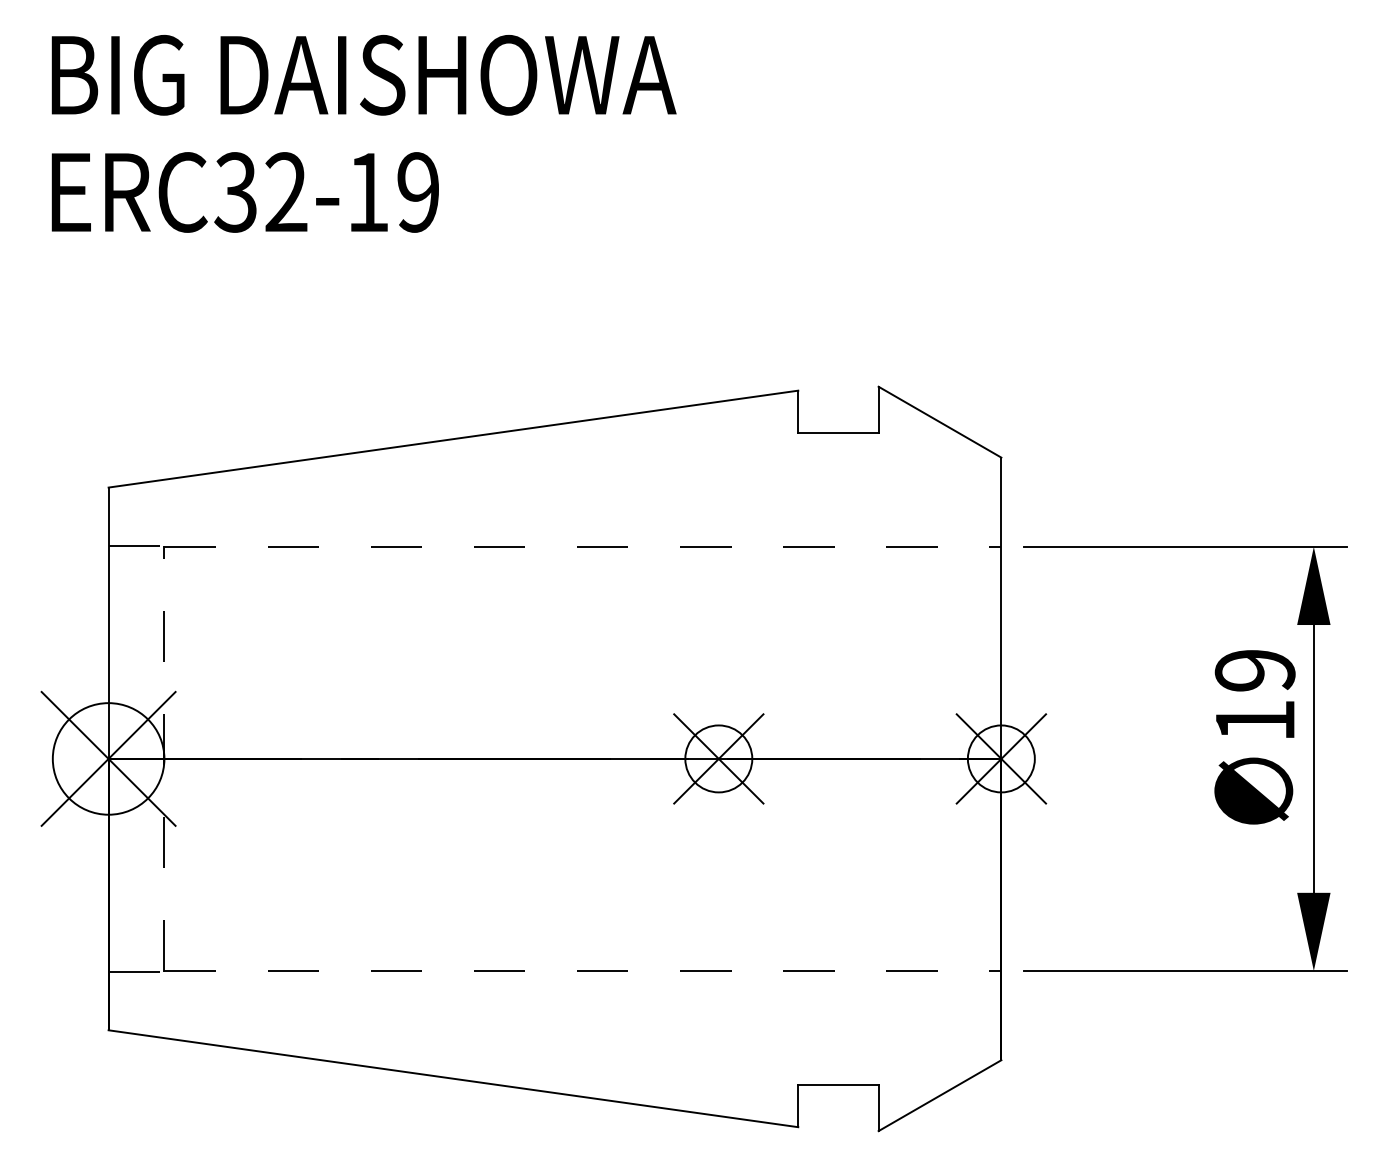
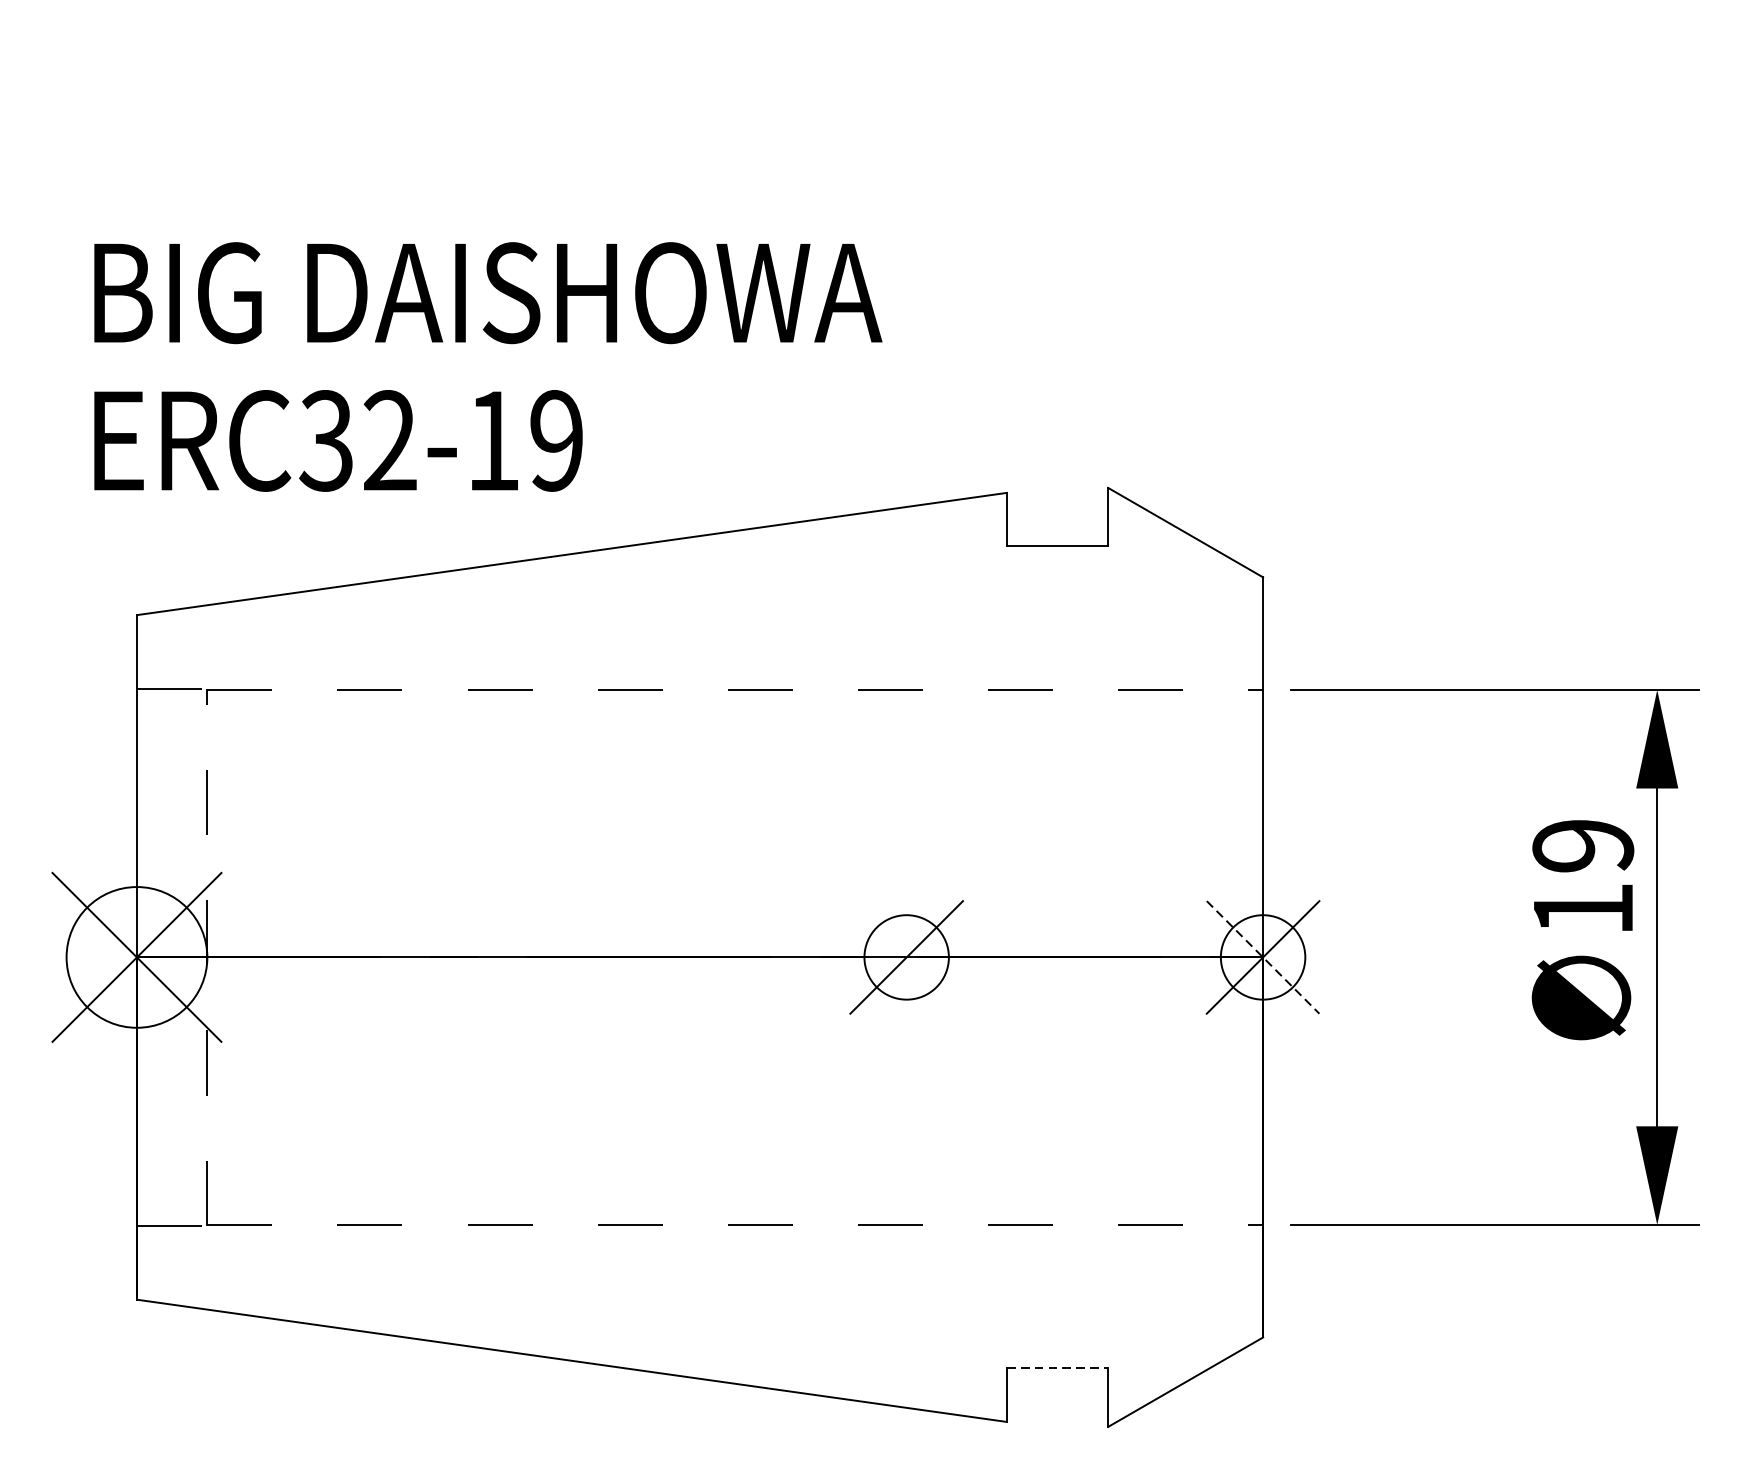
text: (363, 133) -> (487, 366), moved
line: (718, 758) -> (906, 956), removed
line: (1001, 759) -> (1263, 958), solid -> dashed
line: (838, 1084) -> (1057, 1368), solid -> dashed

